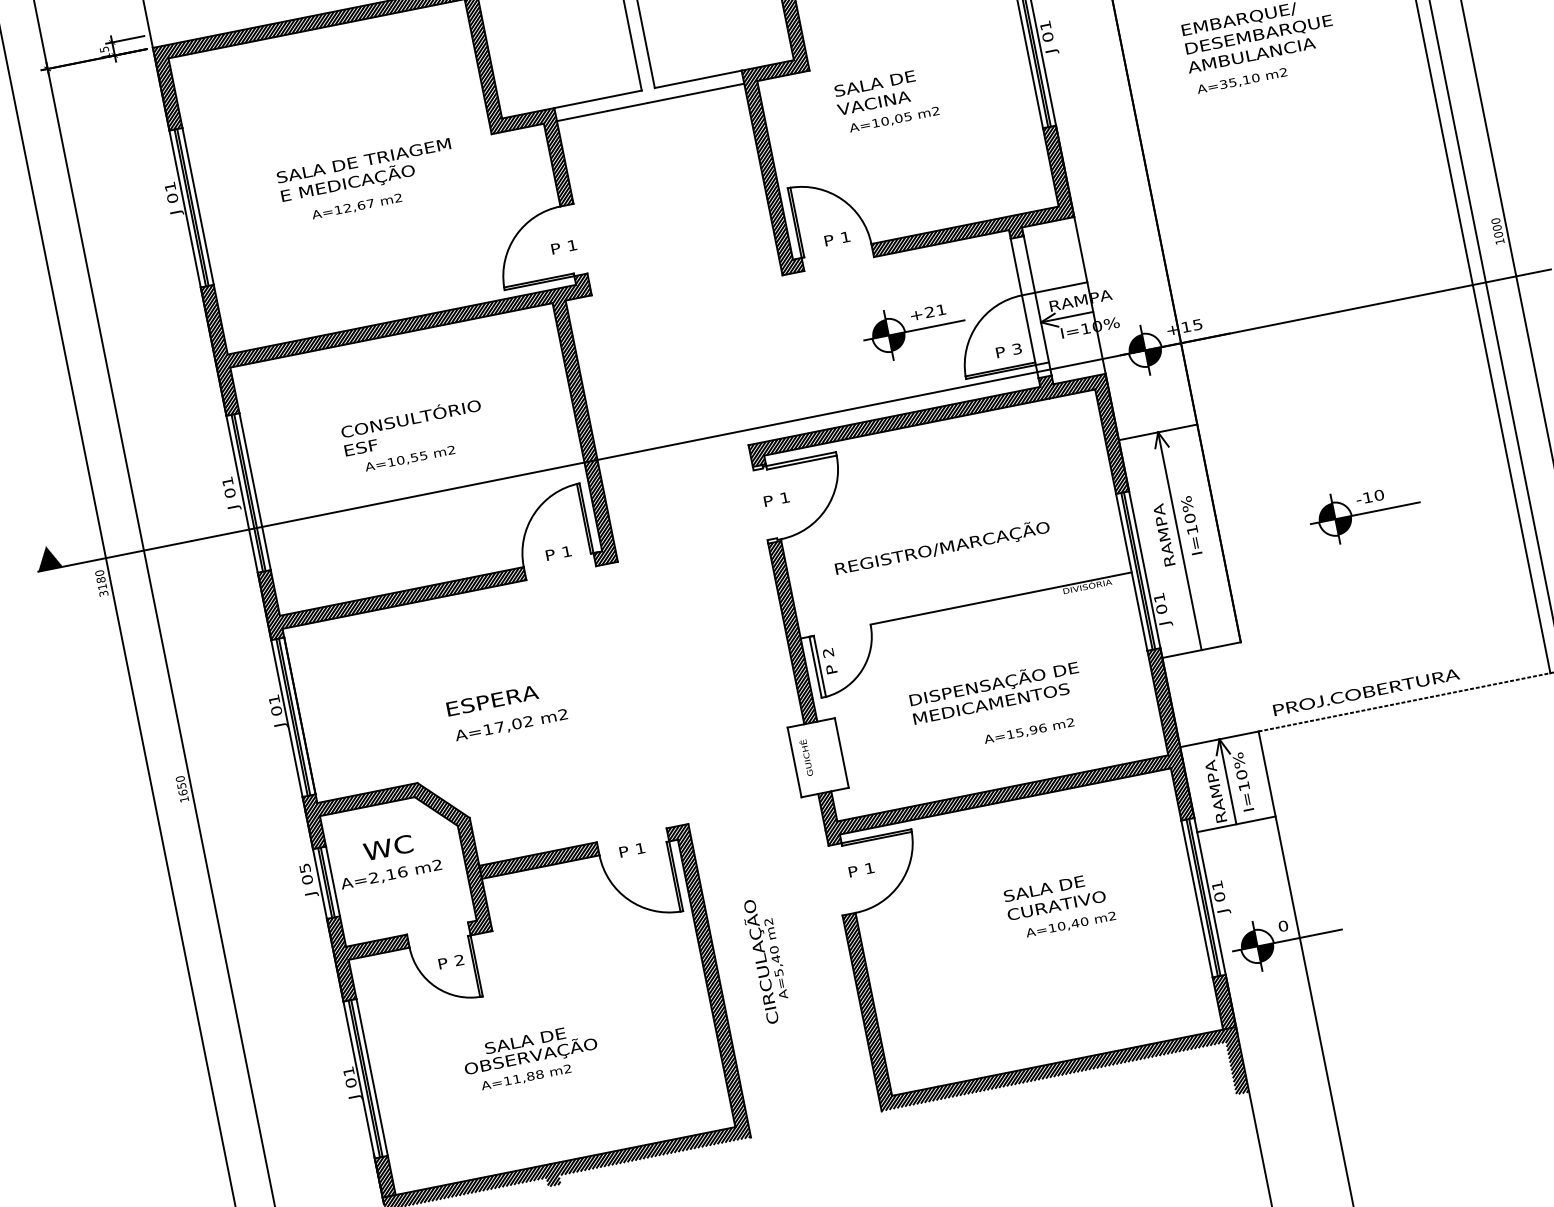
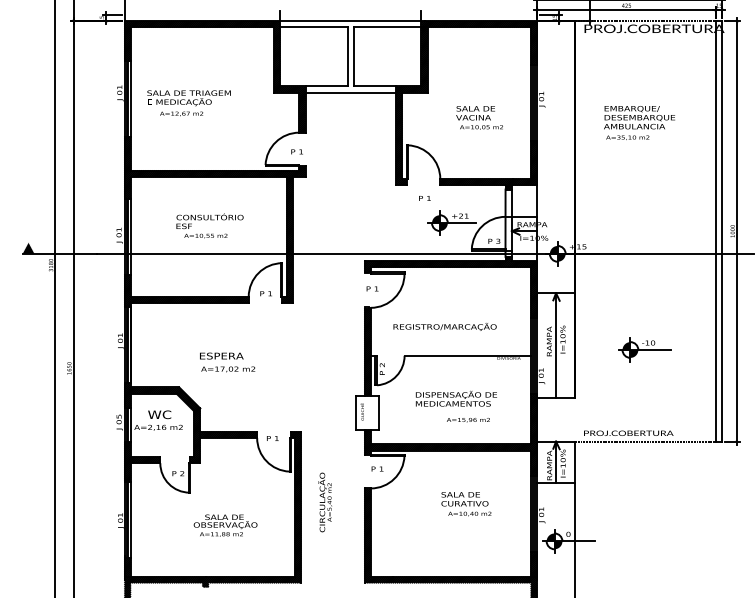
text: (886, 100) -> (479, 117), moved
text: (366, 182) -> (188, 103), moved
text: (836, 239) -> (424, 198), moved
text: (530, 1057) -> (225, 525), moved

